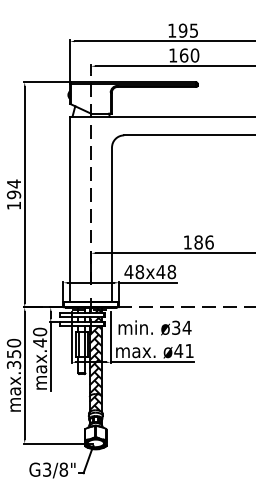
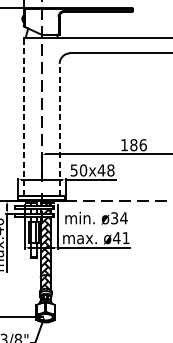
line: (70, 208) -> (24, 116), solid -> dashed
line: (112, 224) -> (60, 129), solid -> dashed
text: (134, 272) -> (78, 170), 48x48 -> 50x48

